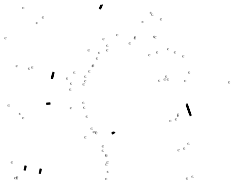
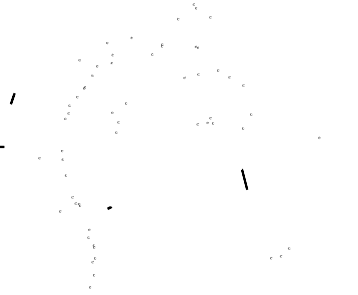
part: (70, 80) -> (118, 116), moved
part: (173, 117) -> (217, 190), removed
part: (183, 147) -> (279, 254), moved

